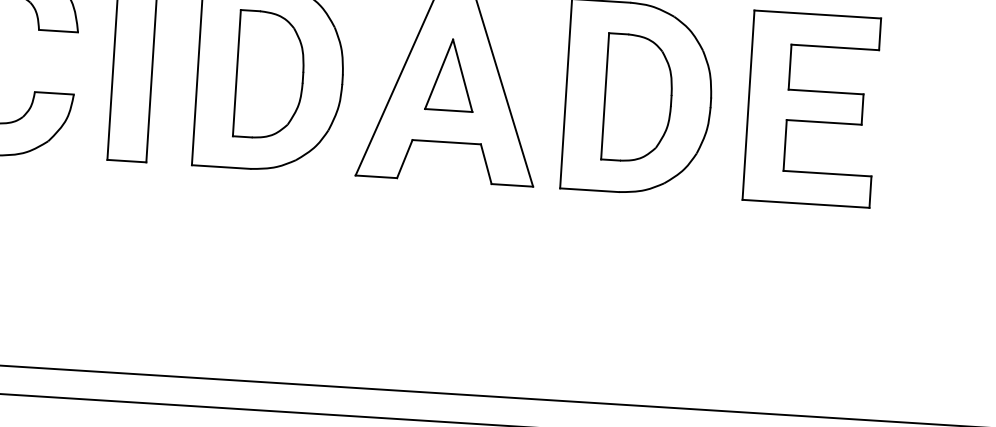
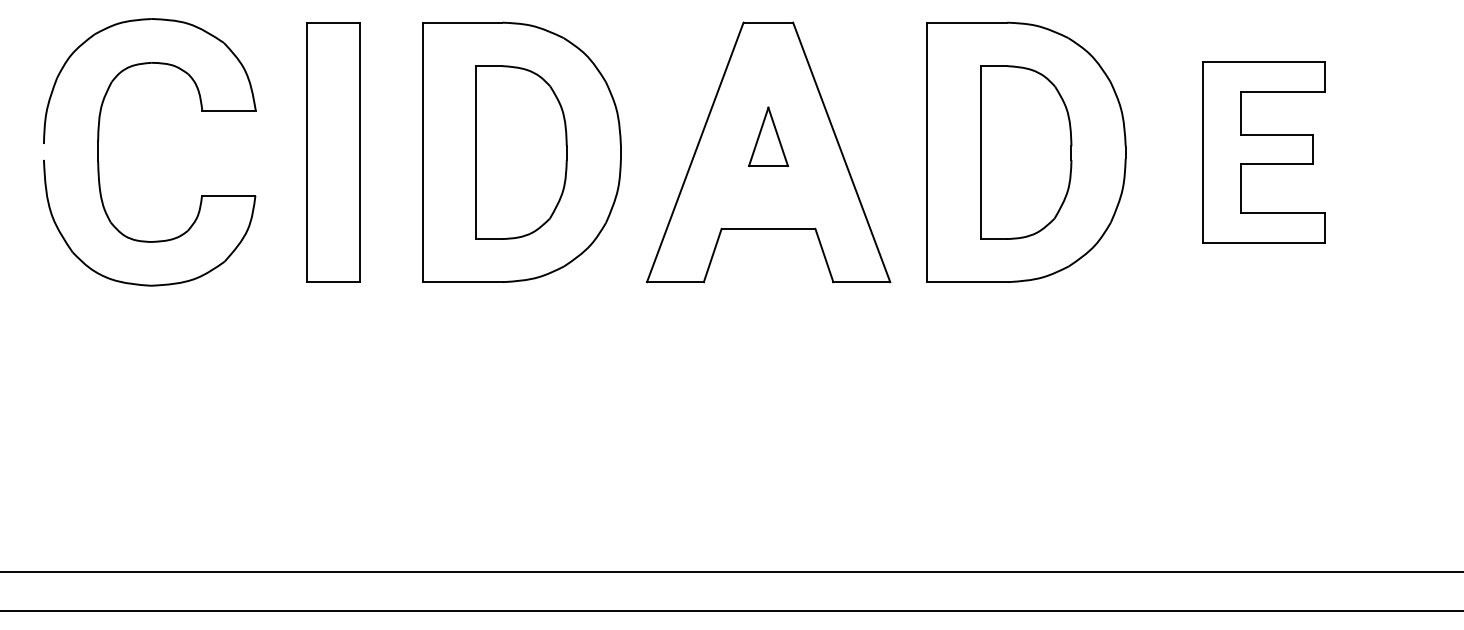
part: (450, 74) -> (768, 136), size x0.6
part: (811, 109) -> (1263, 152), size x0.7

